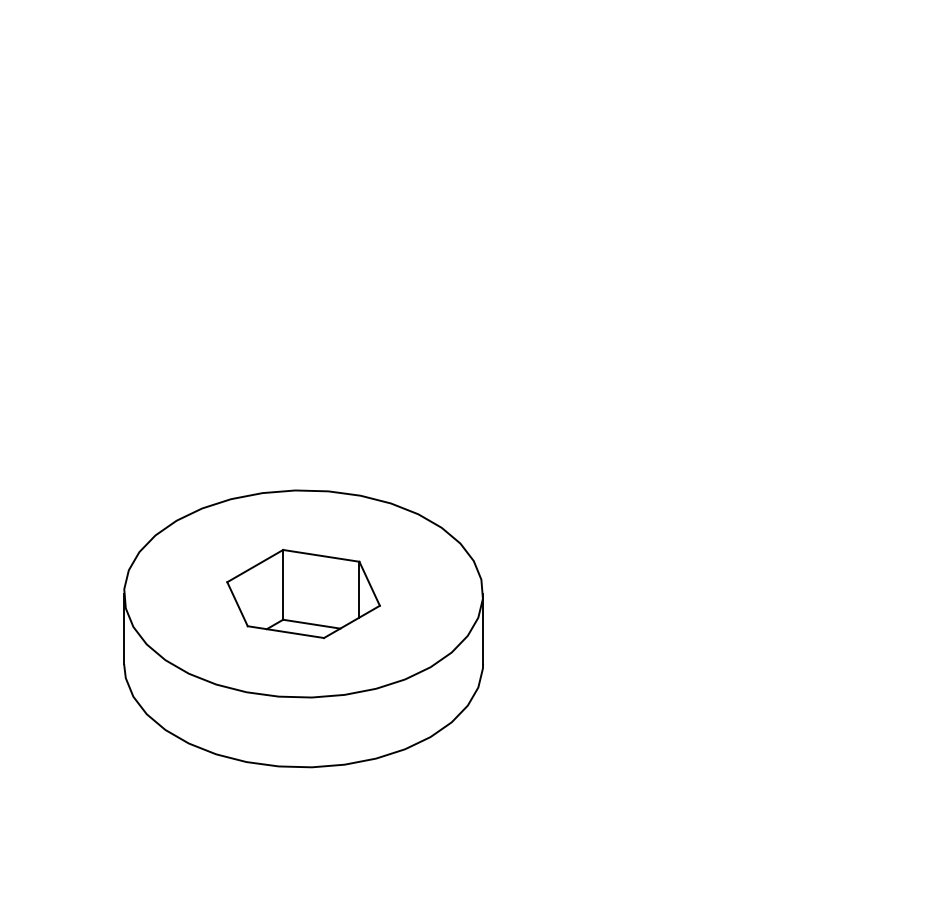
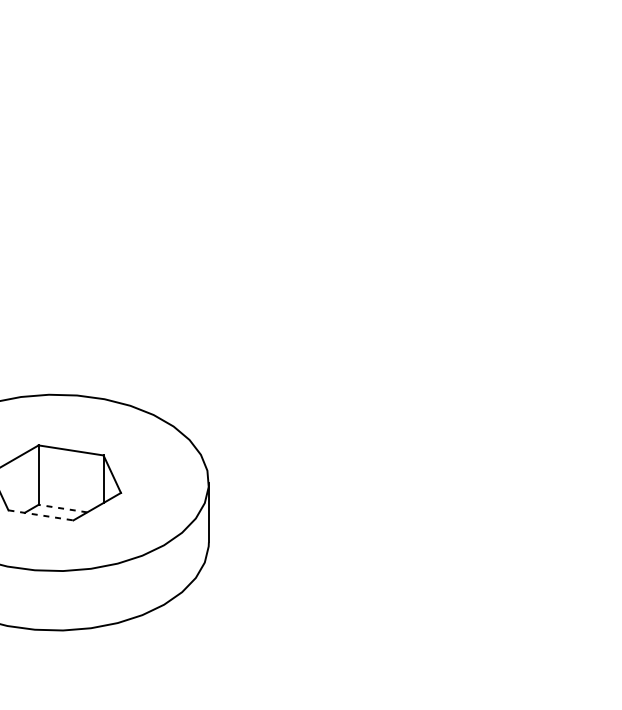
line: (311, 624) -> (62, 508), solid -> dashed
line: (285, 632) -> (40, 515), solid -> dashed

